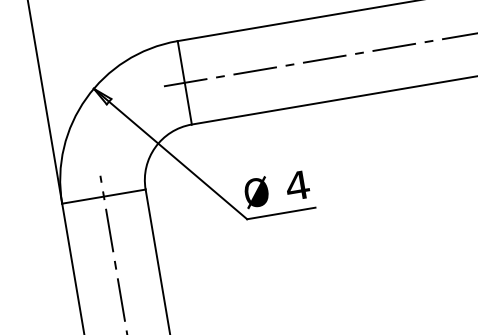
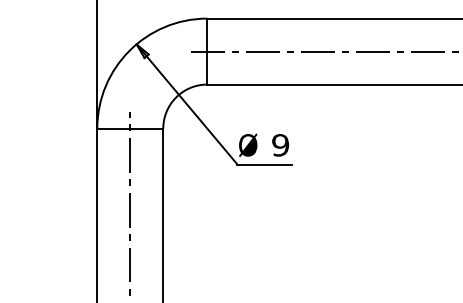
text: (297, 185) -> (280, 145), 4 -> 9

